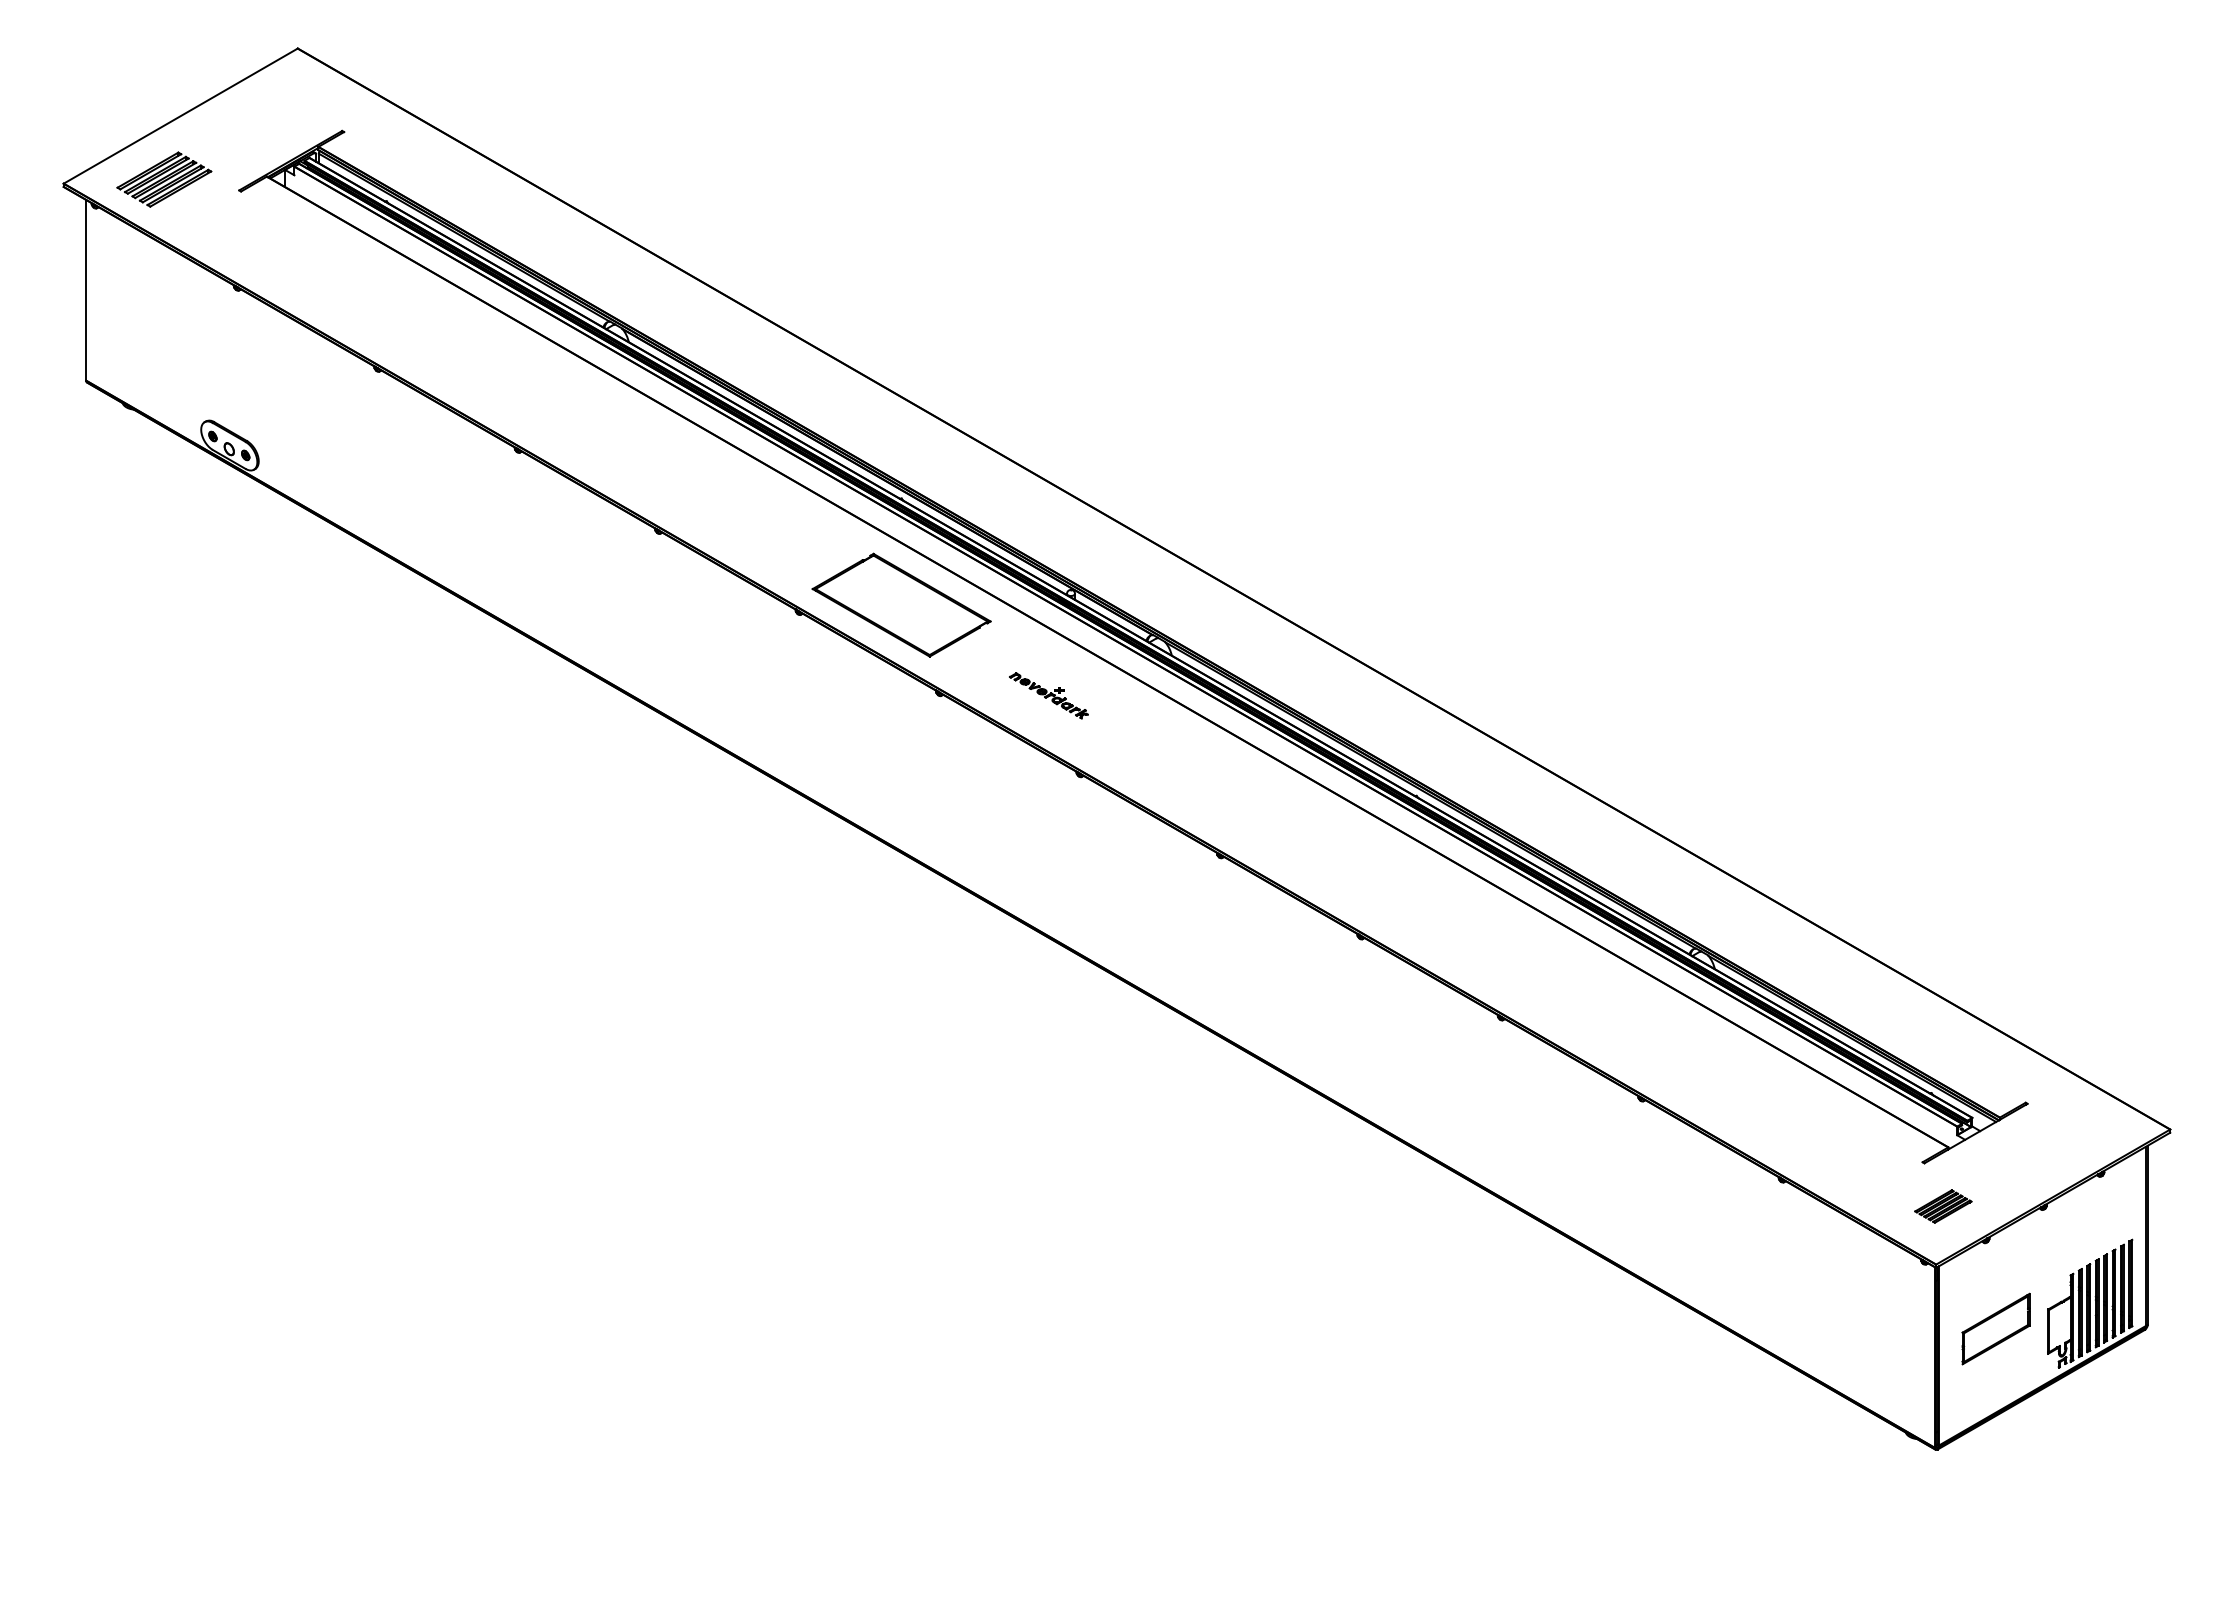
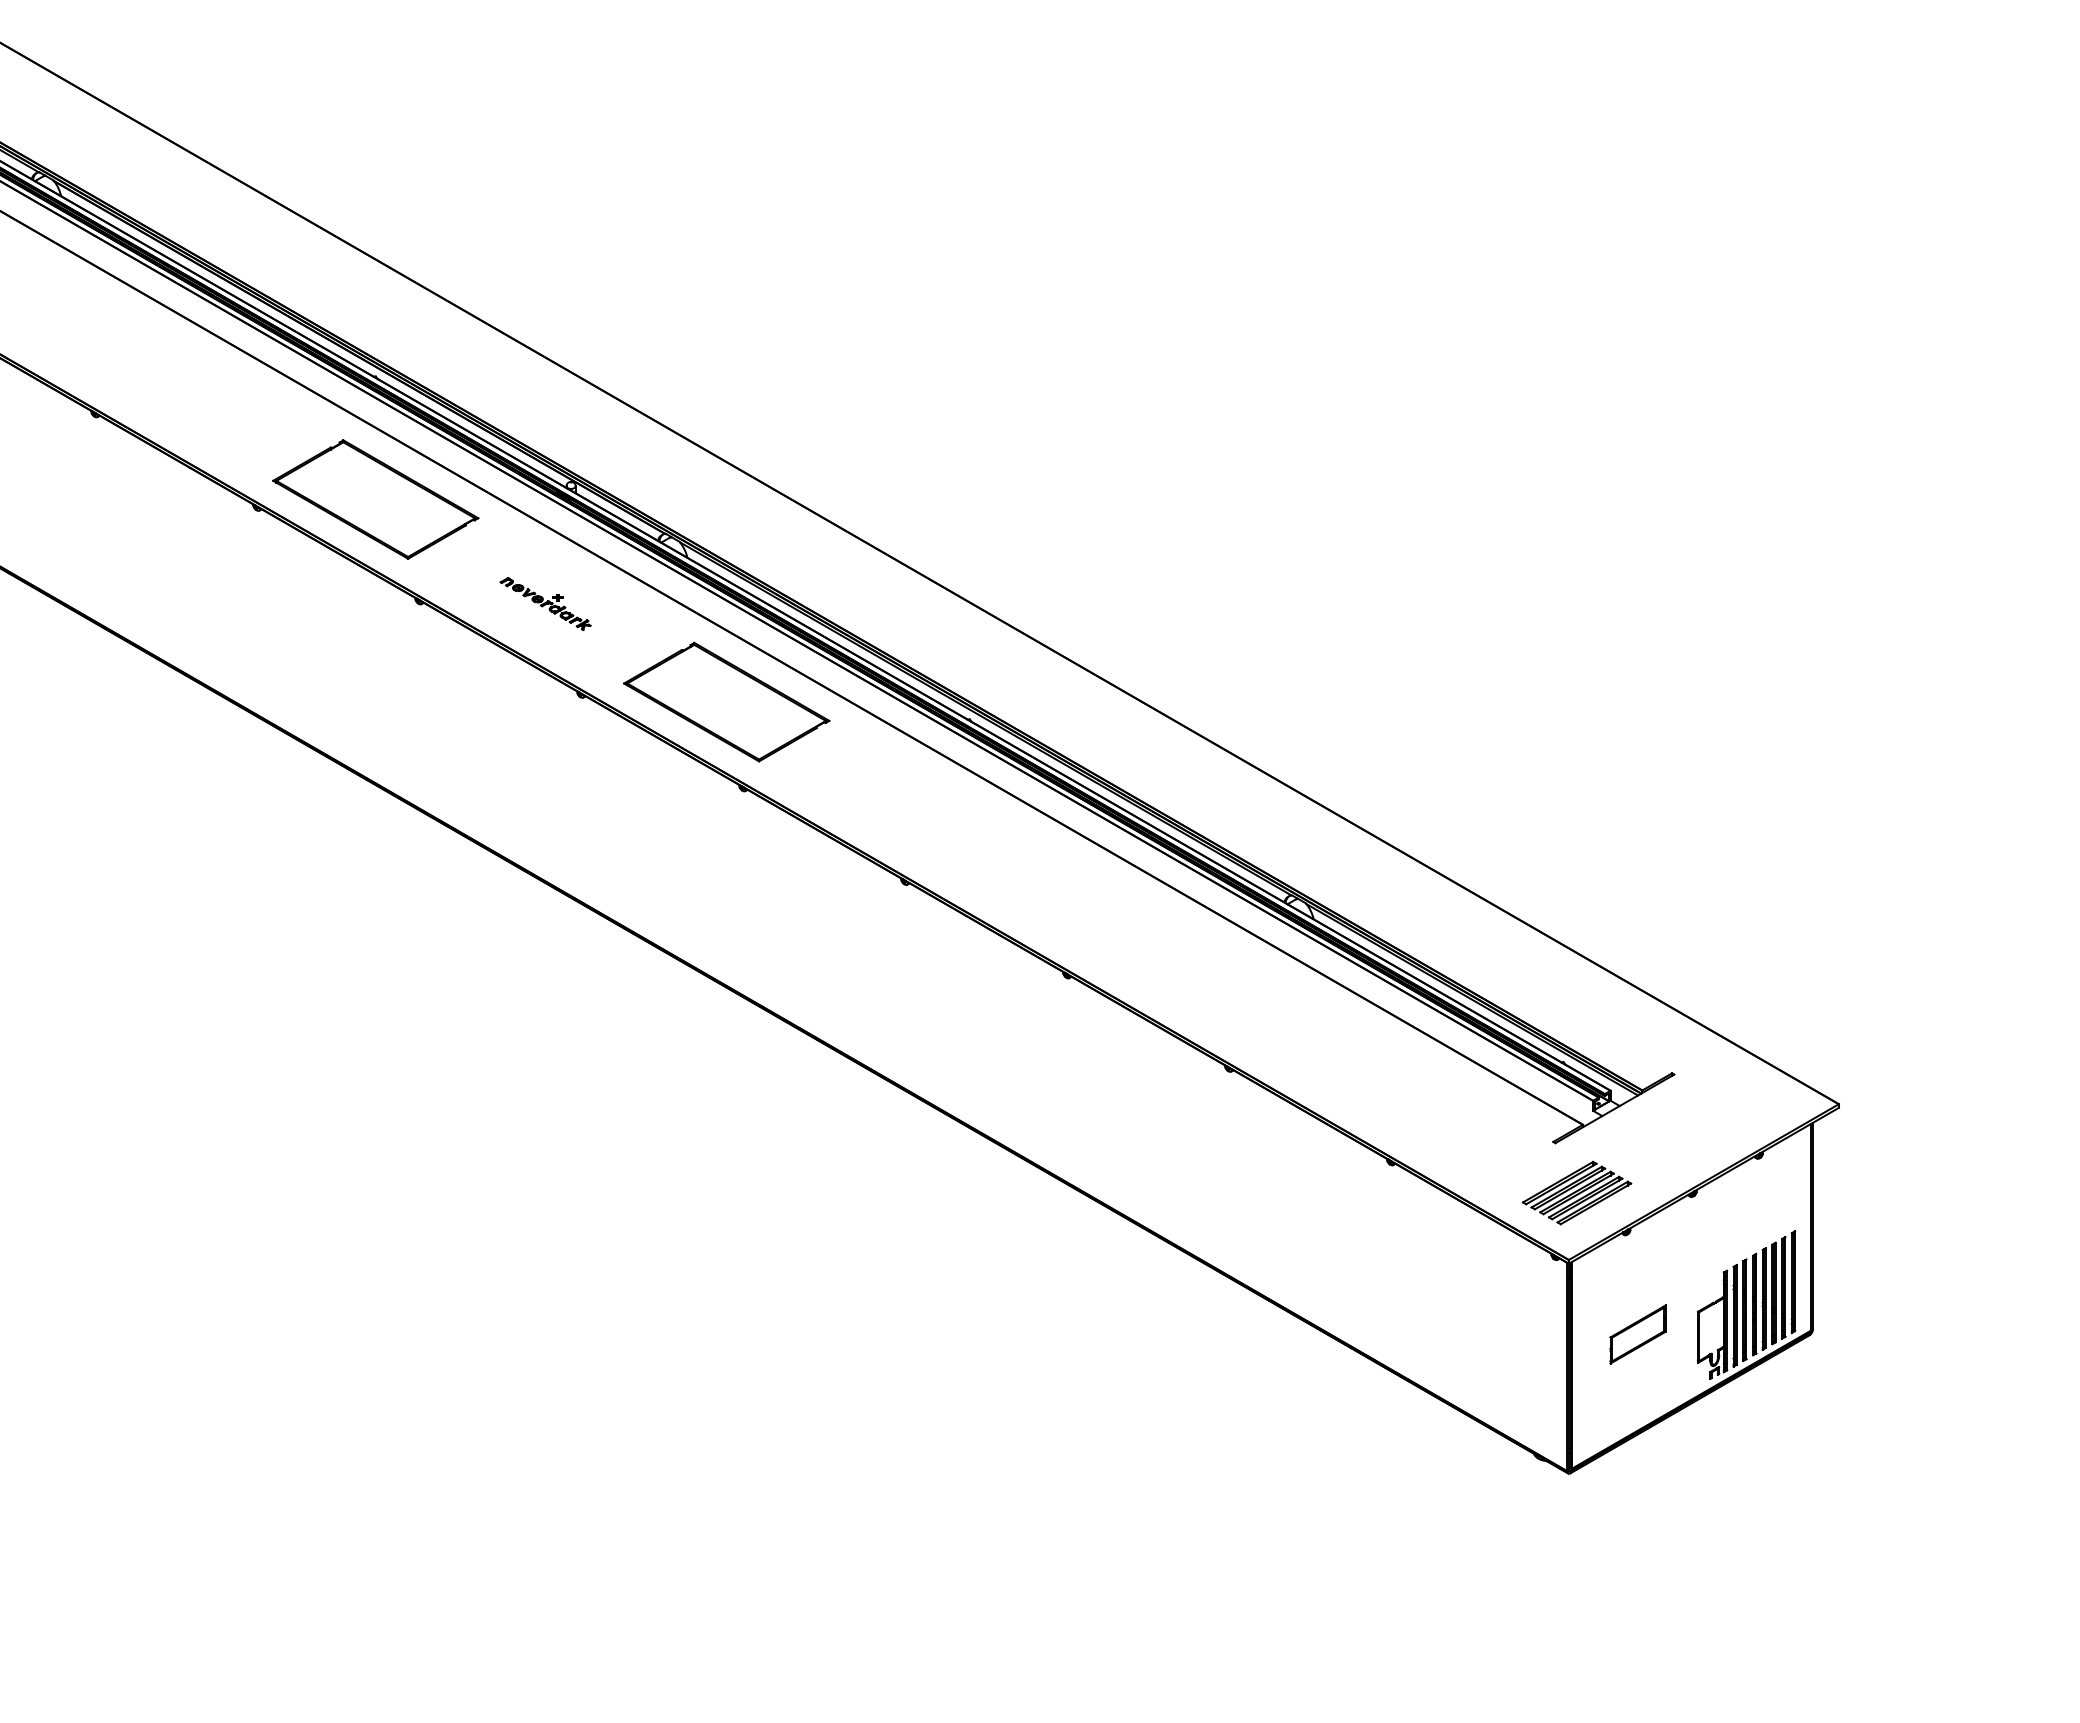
part: (1205, 780) -> (726, 701), added
part: (1943, 1206) -> (1577, 1192), size x1.67
part: (1996, 1329) -> (1638, 1334), size x0.71

